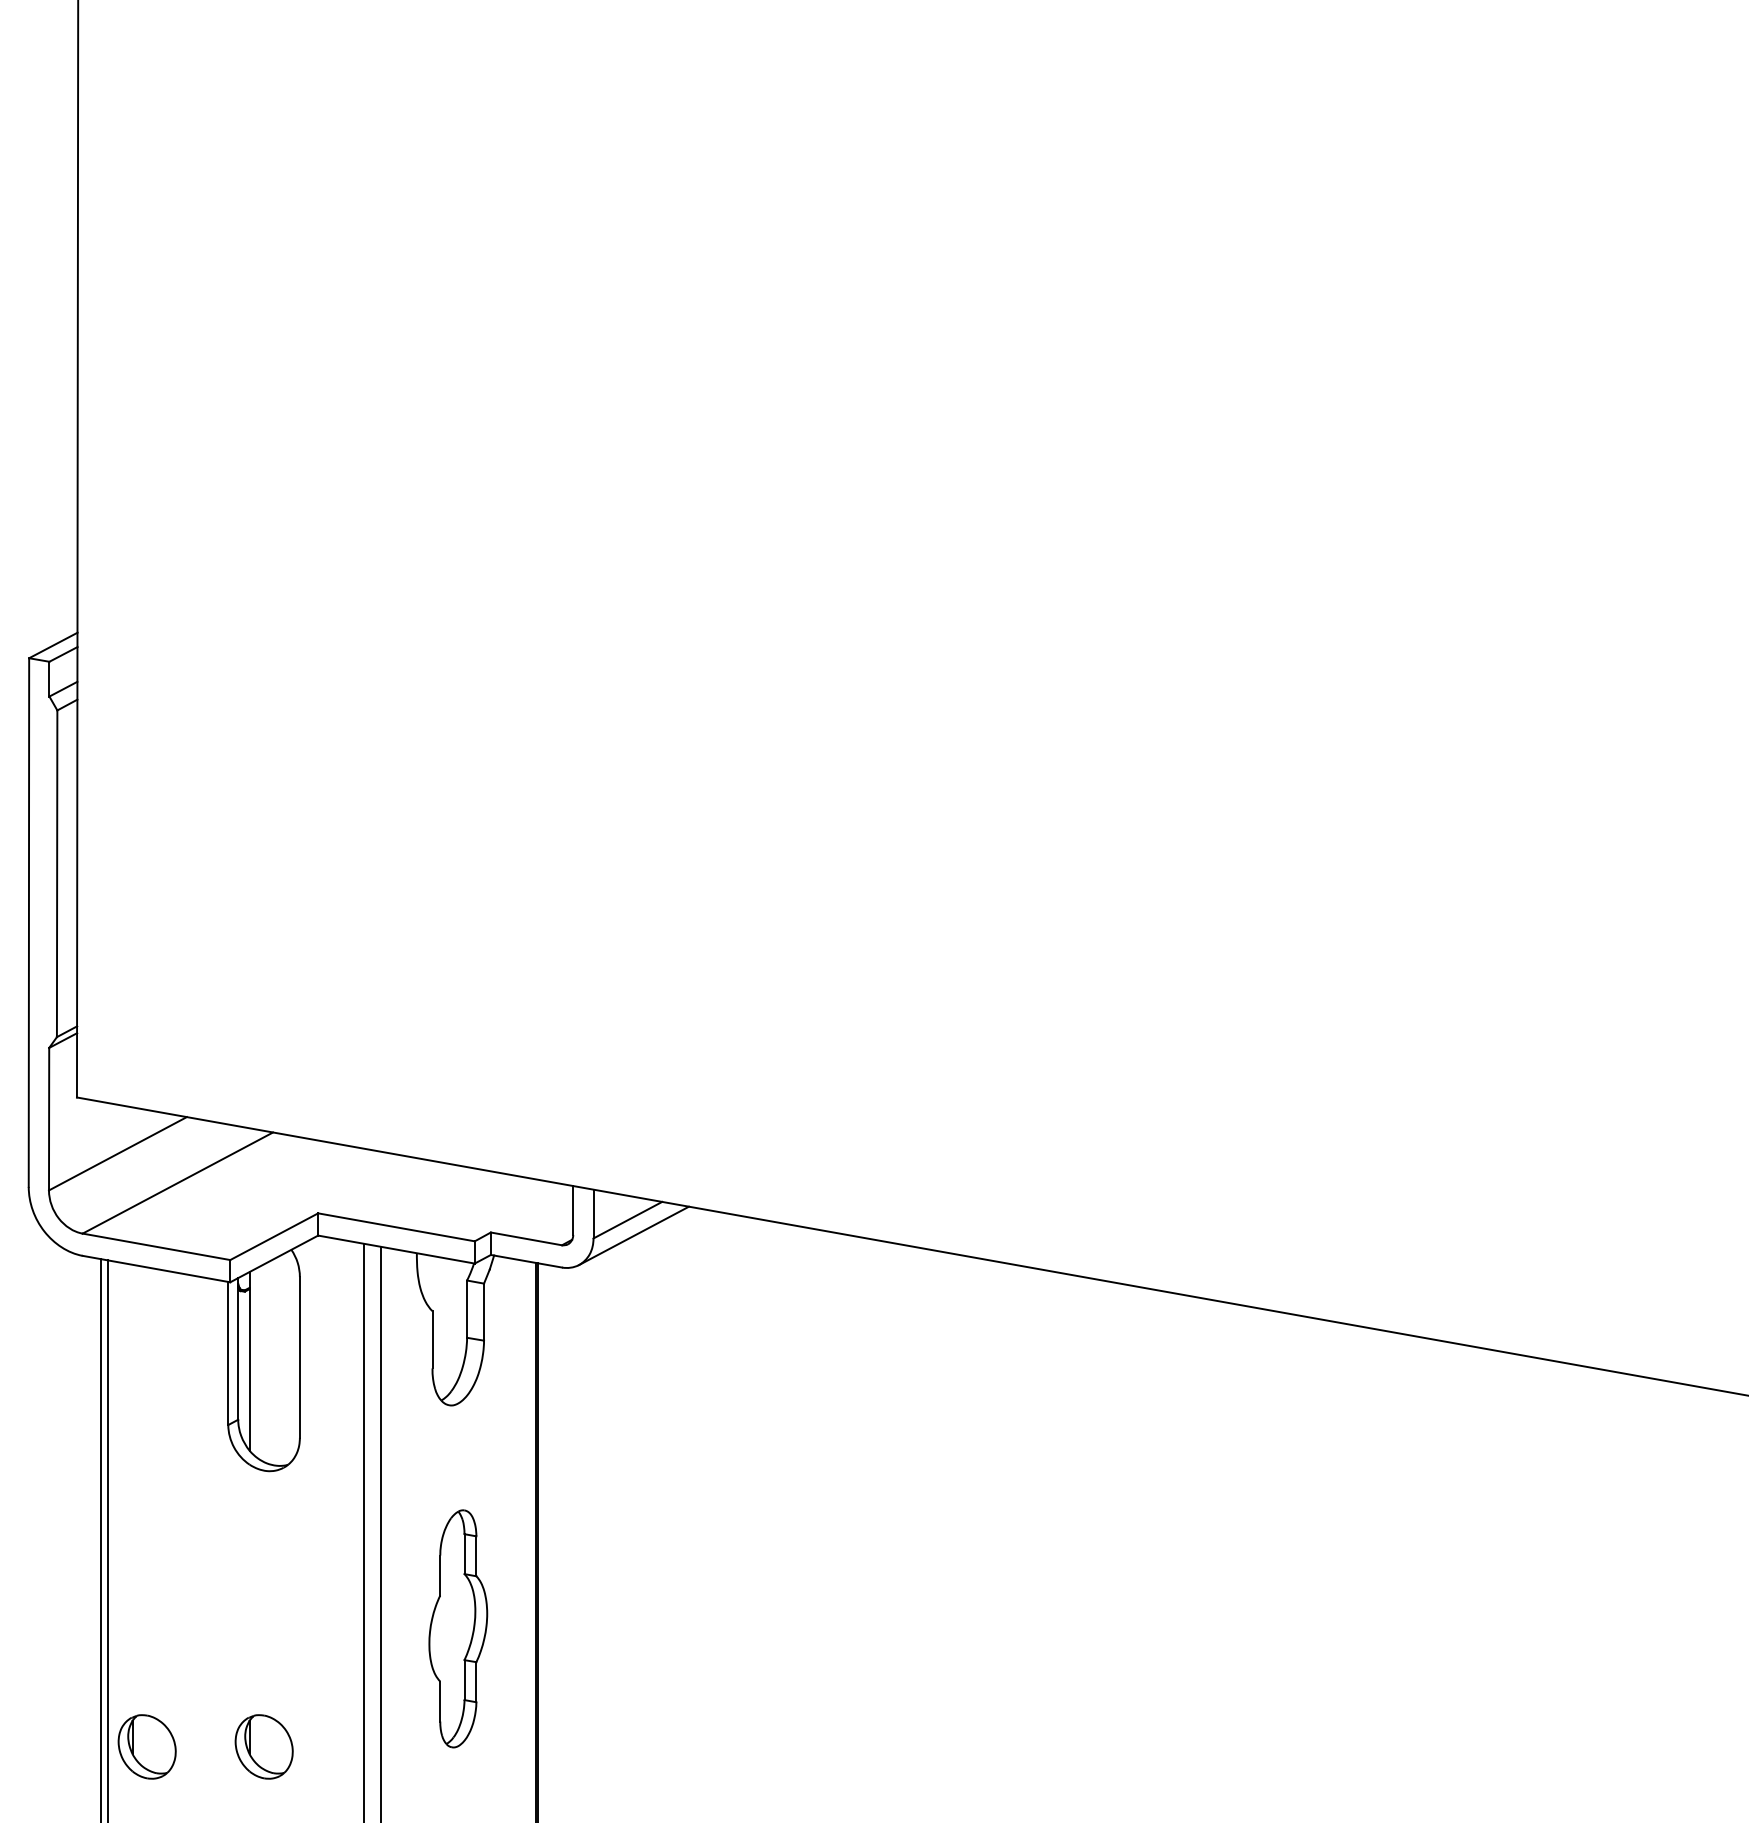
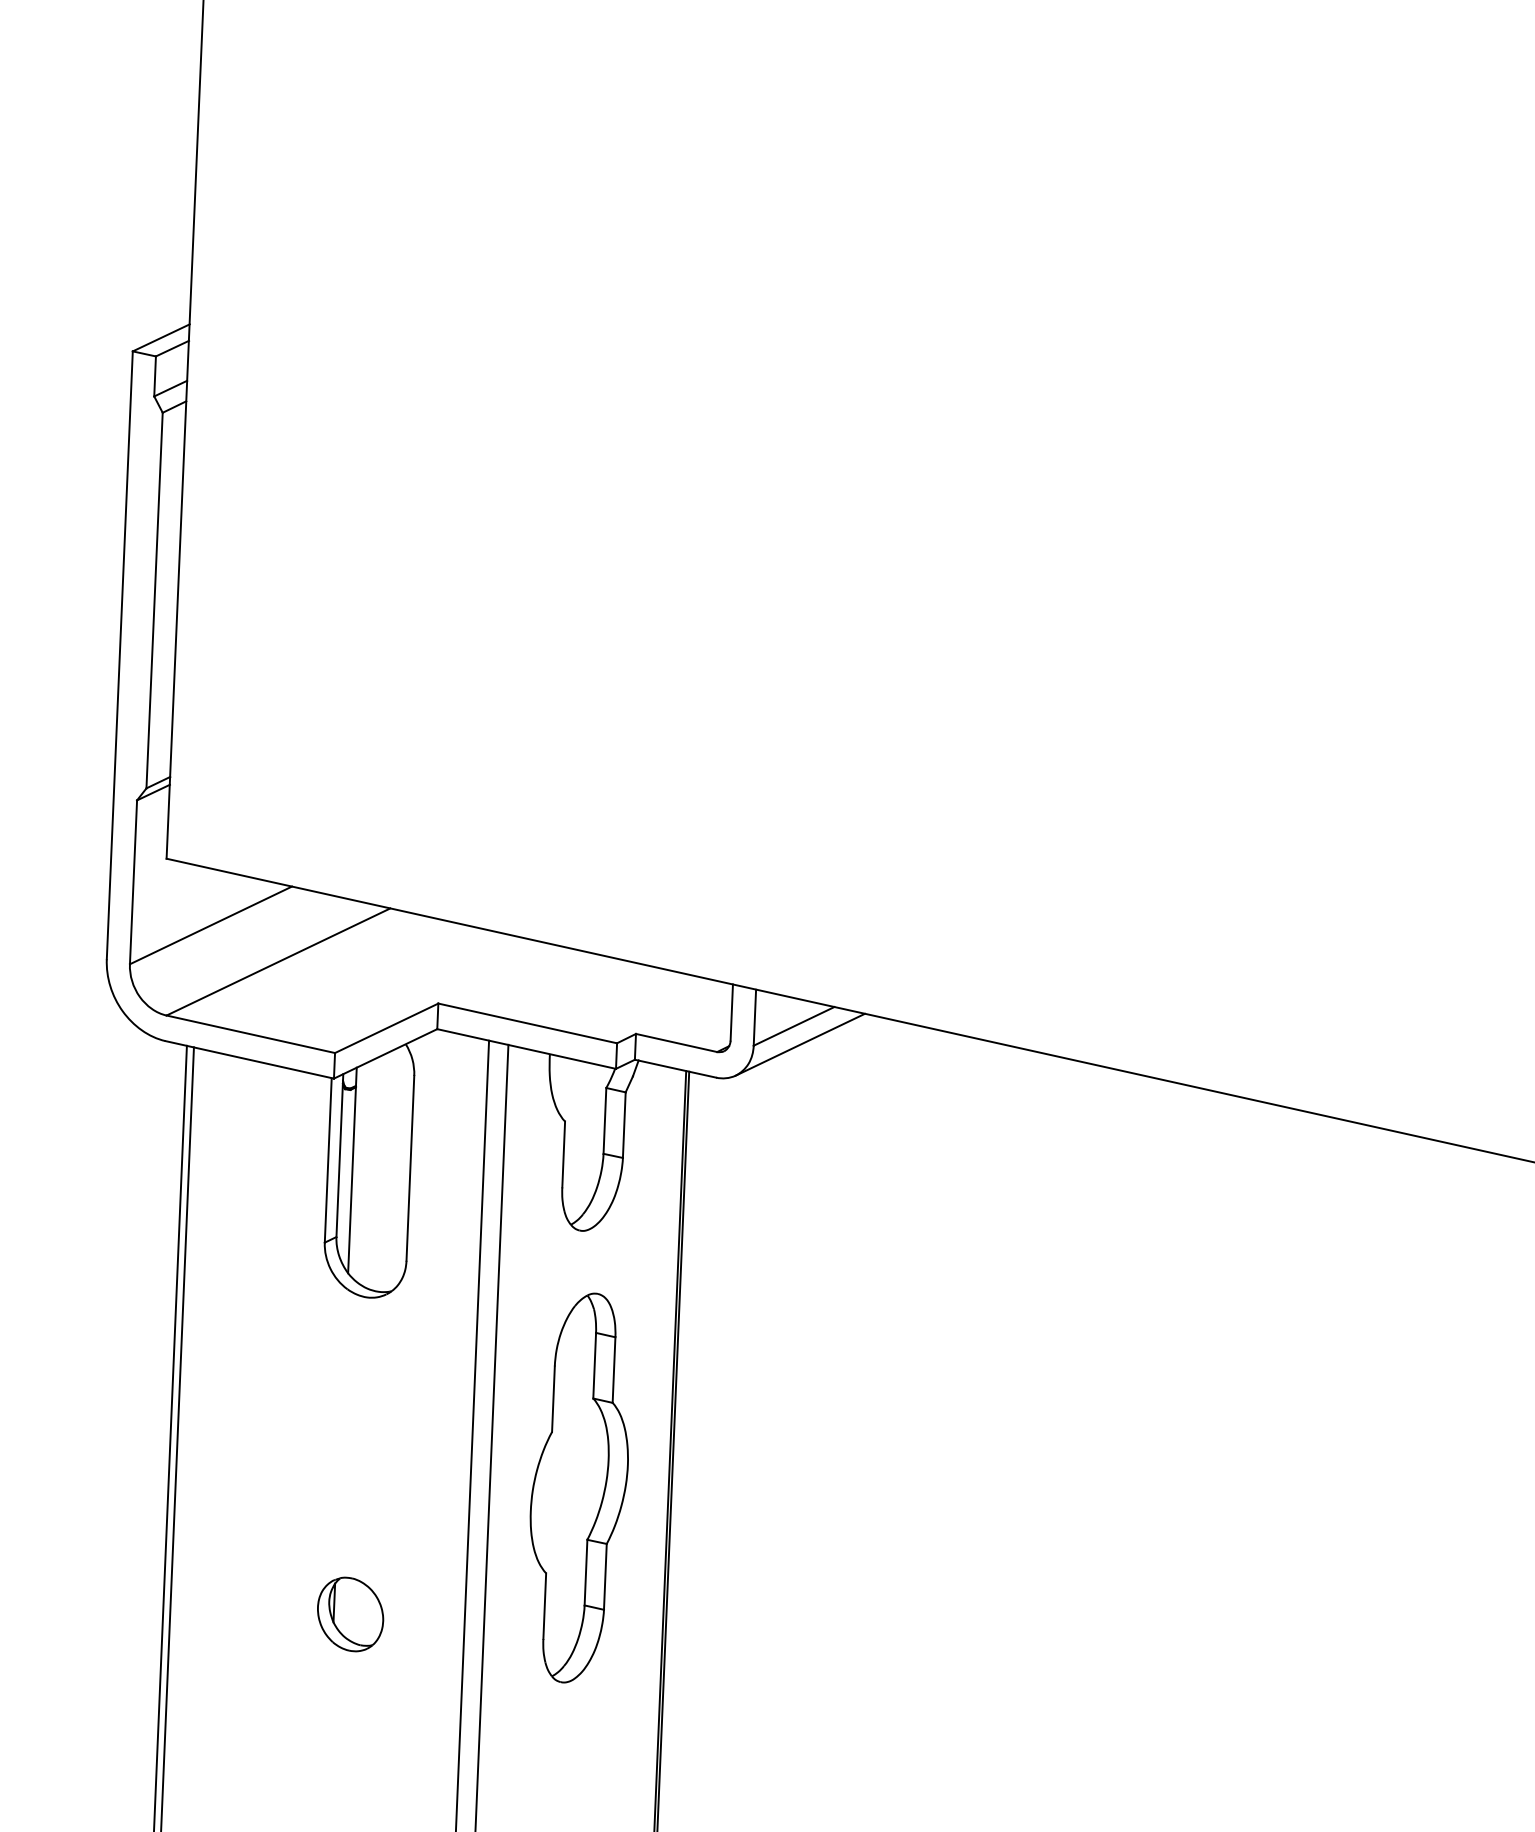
part: (458, 1628) -> (579, 1487), size x1.43
part: (146, 1746) -> (215, 1608), removed

